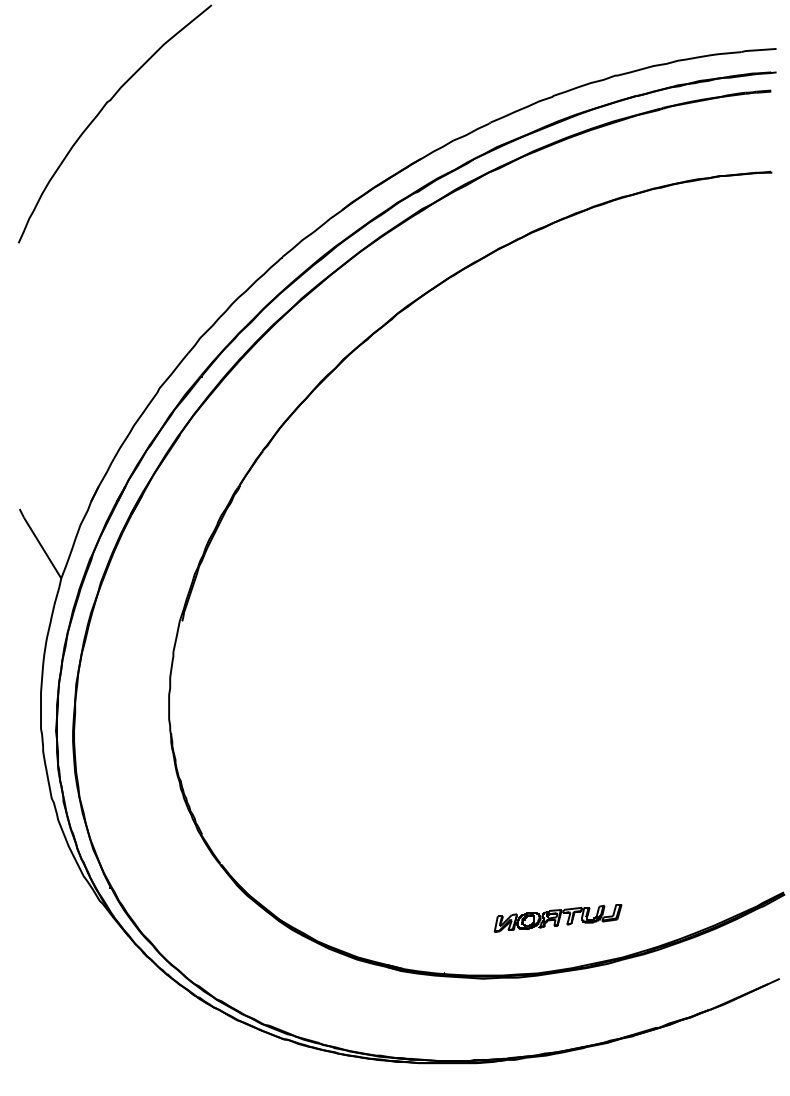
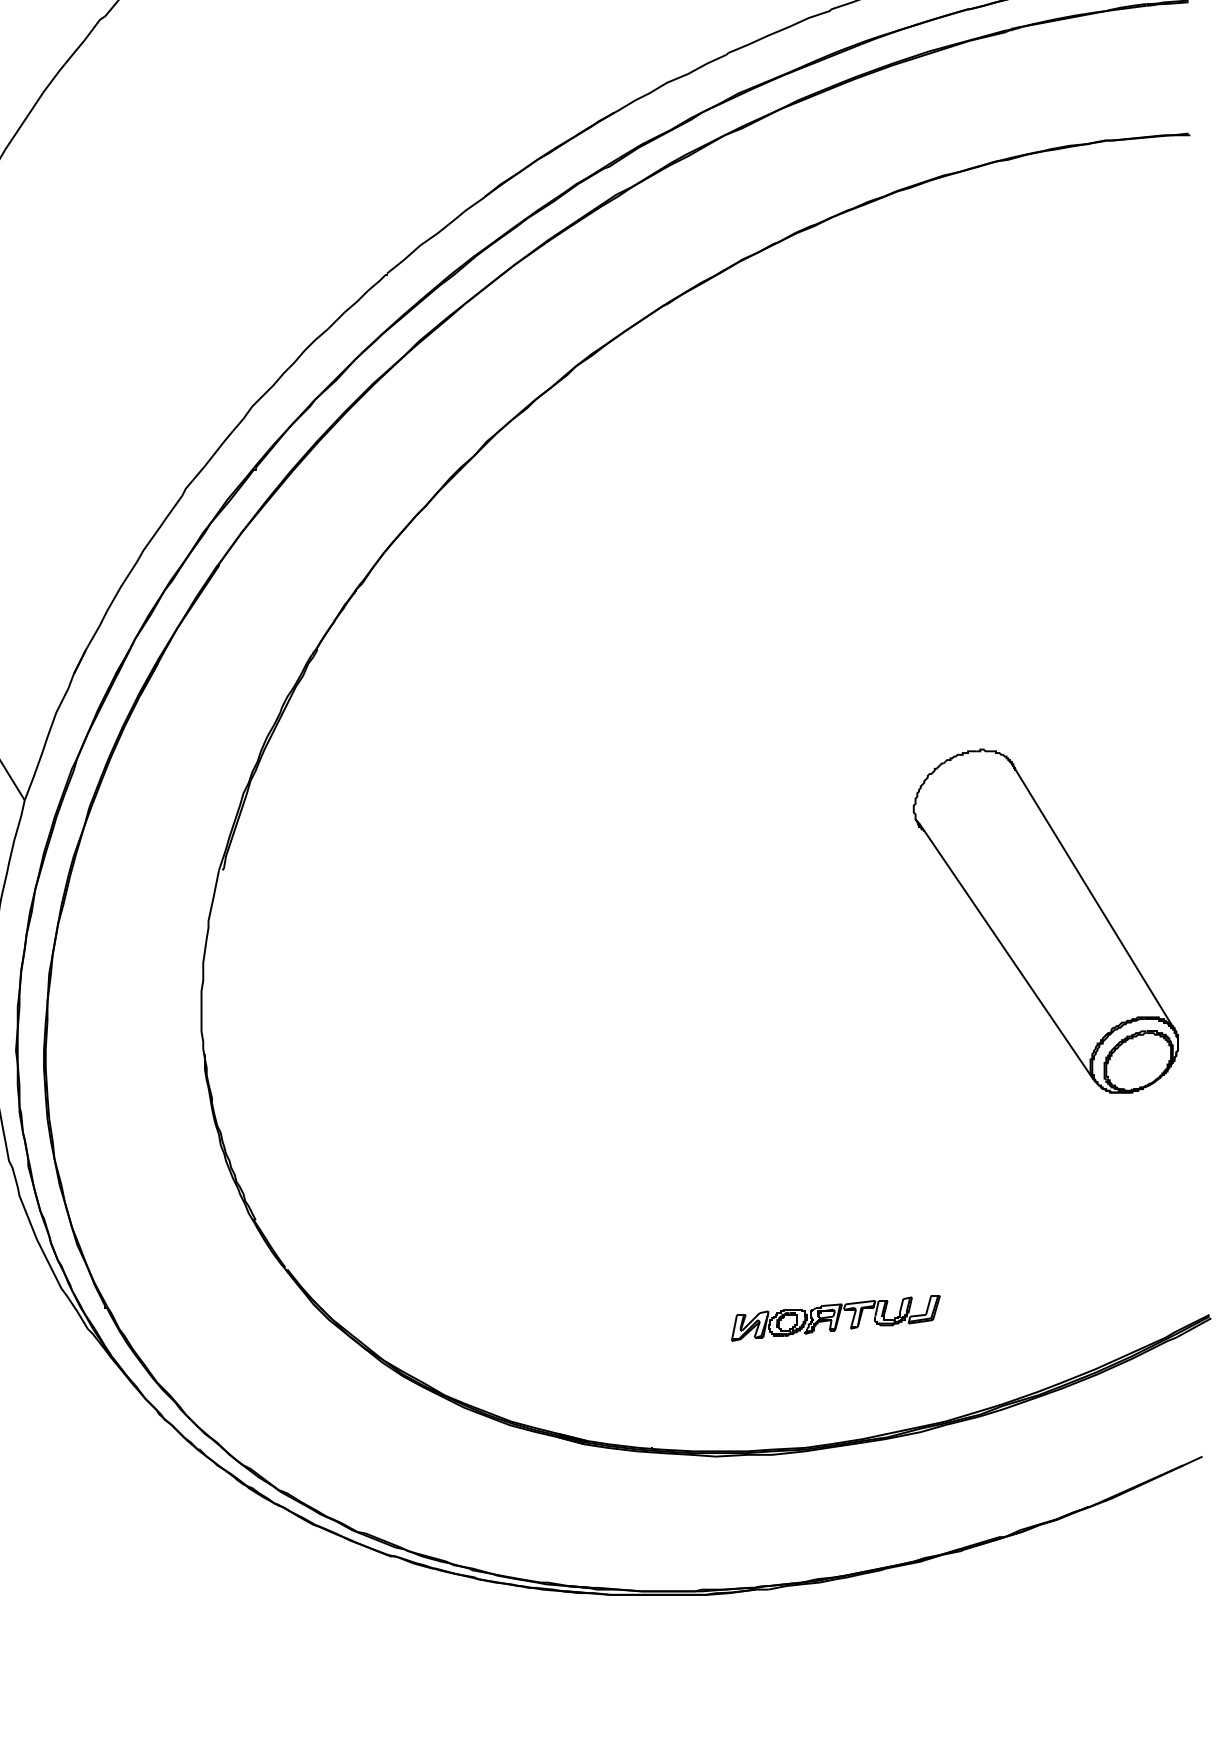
part: (683, 651) -> (1044, 920), added
part: (557, 918) -> (834, 1318), moved

